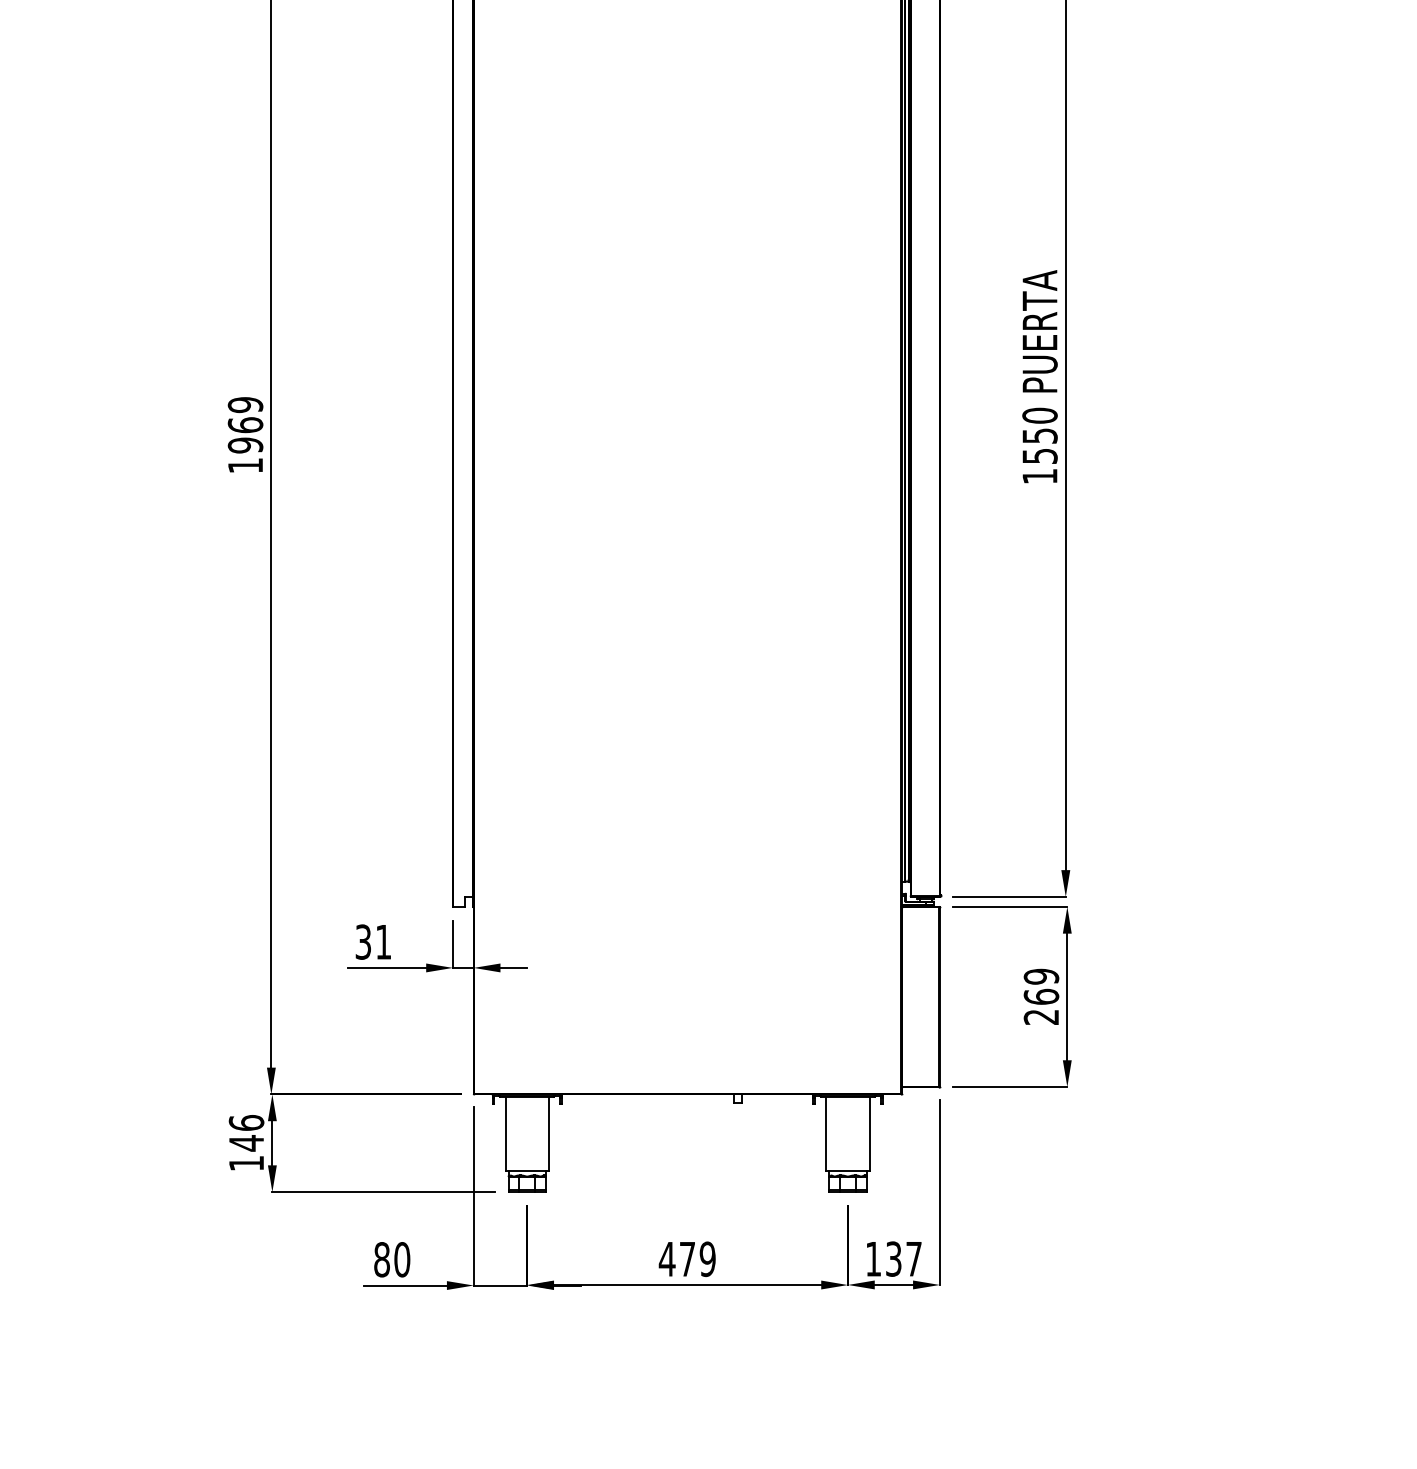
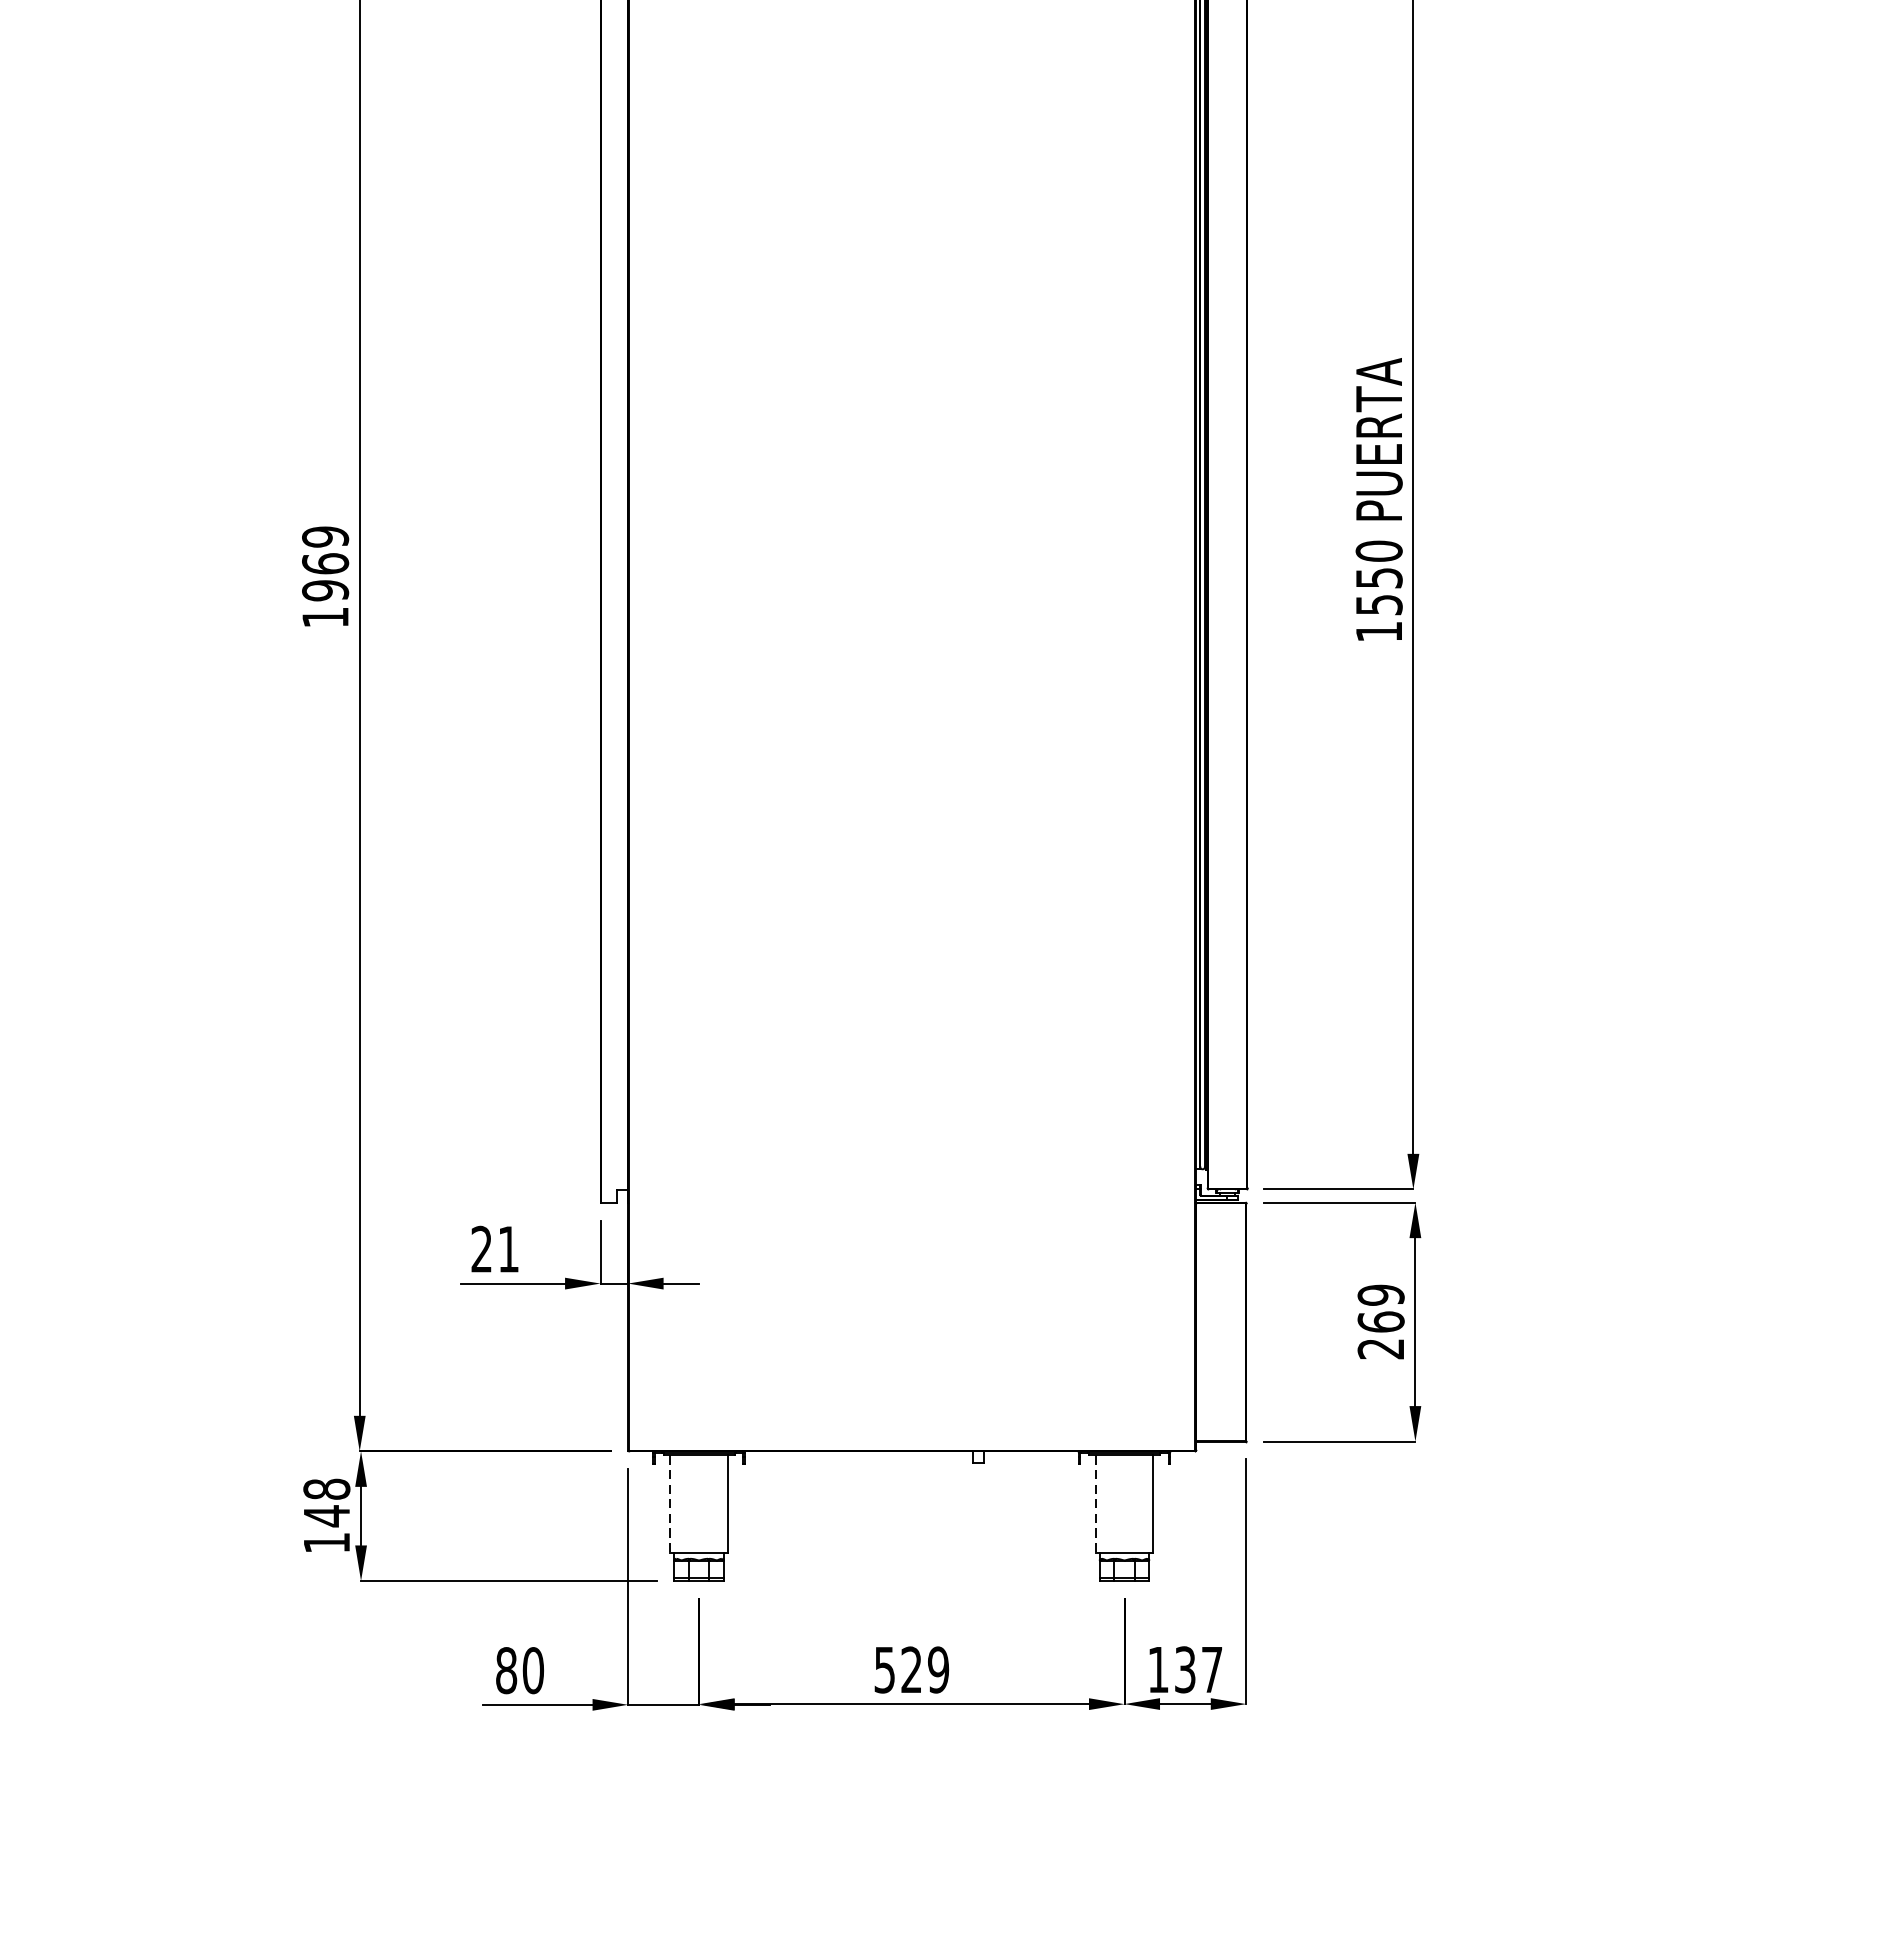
text: (362, 941) -> (480, 1248), 31 -> 21
text: (246, 1122) -> (326, 1488), 146 -> 148
line: (505, 1134) -> (670, 1504), solid -> dashed
line: (826, 1134) -> (1096, 1504), solid -> dashed
text: (676, 1259) -> (897, 1670), 479 -> 529

